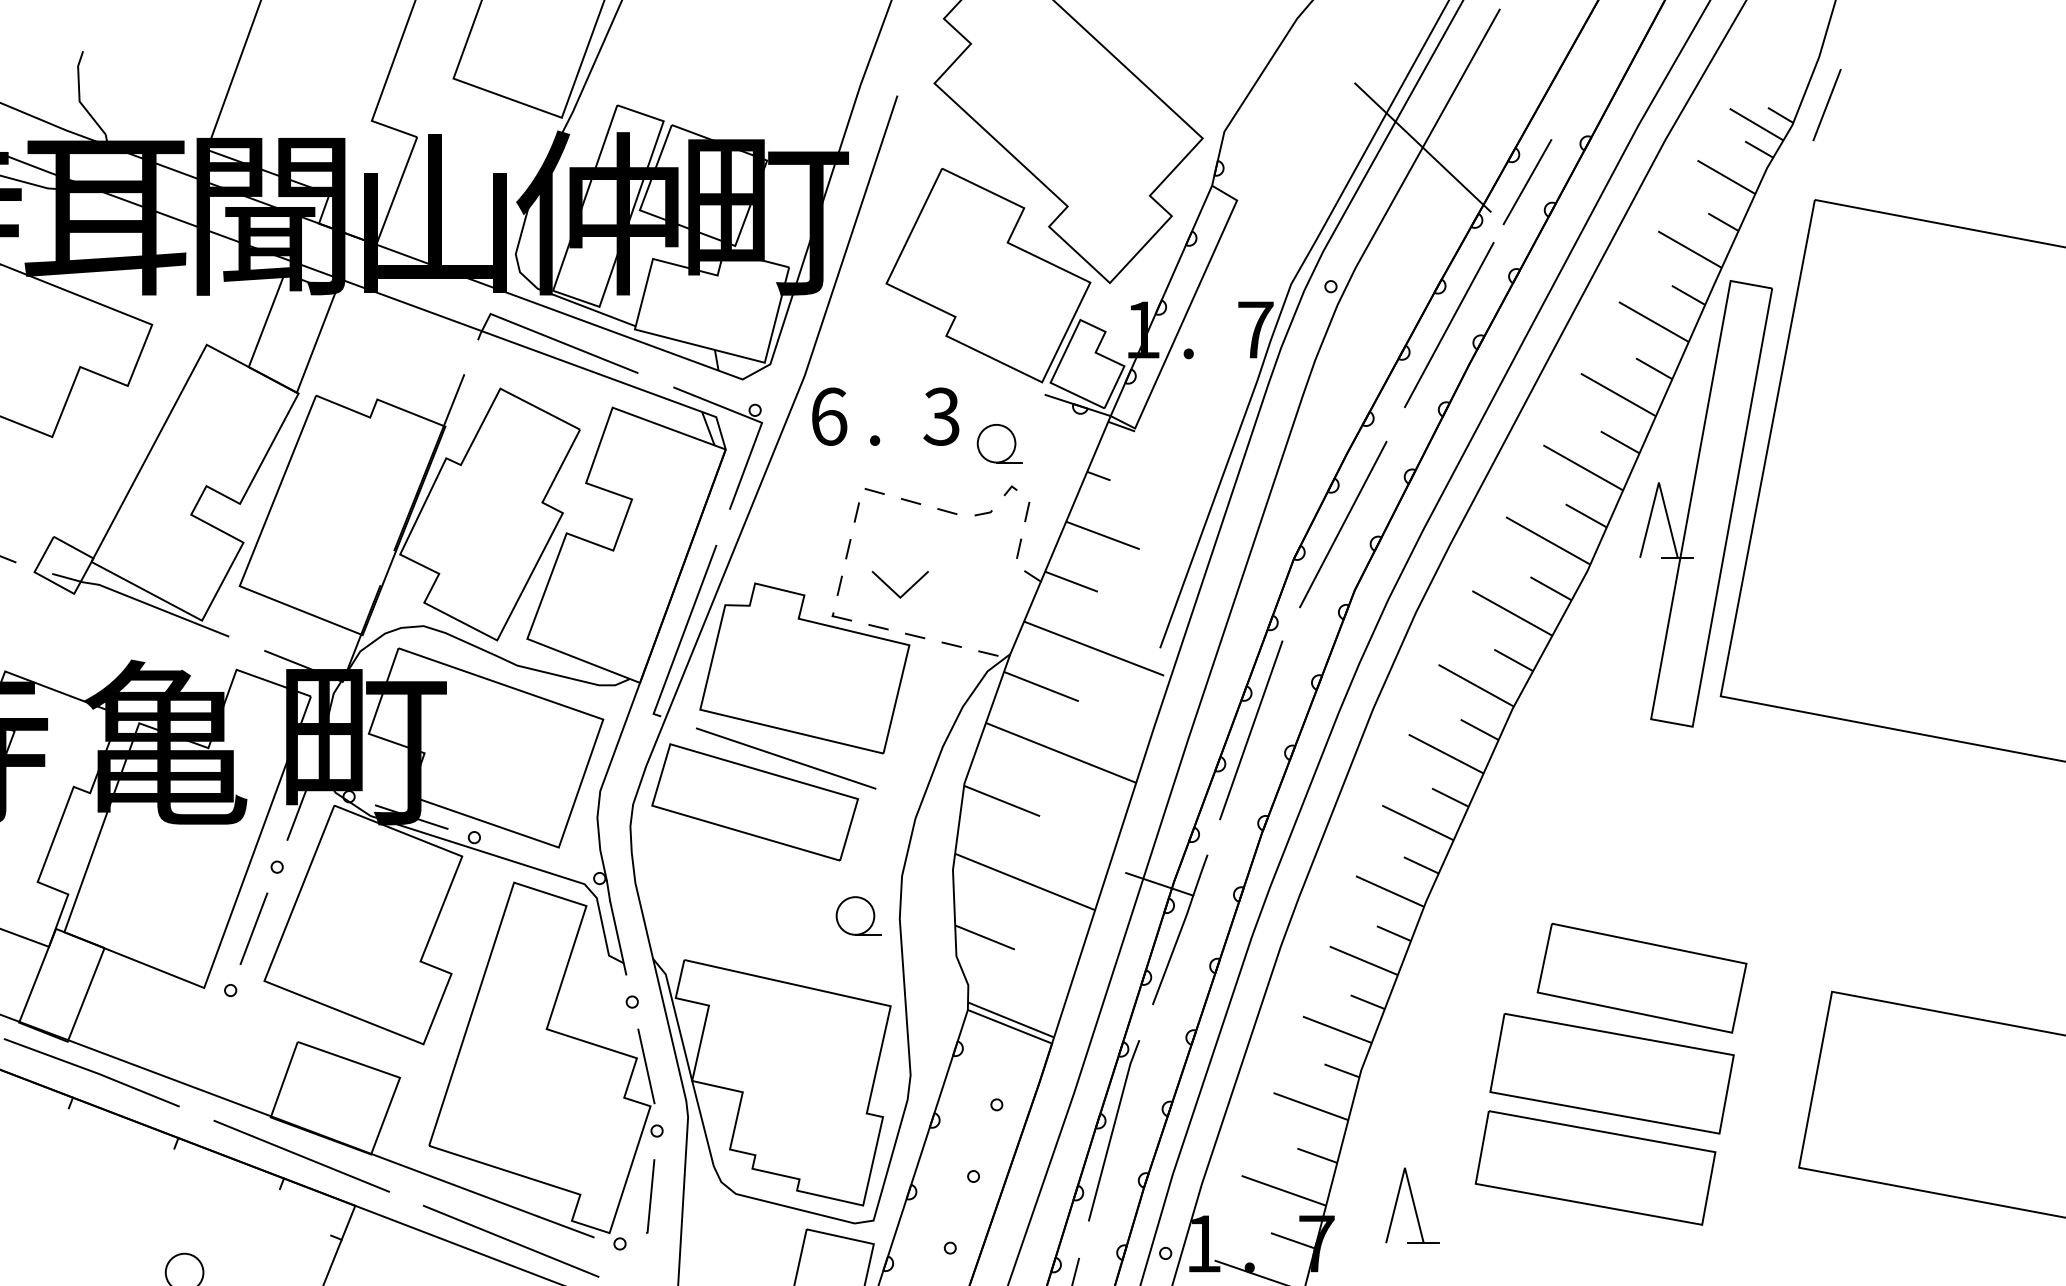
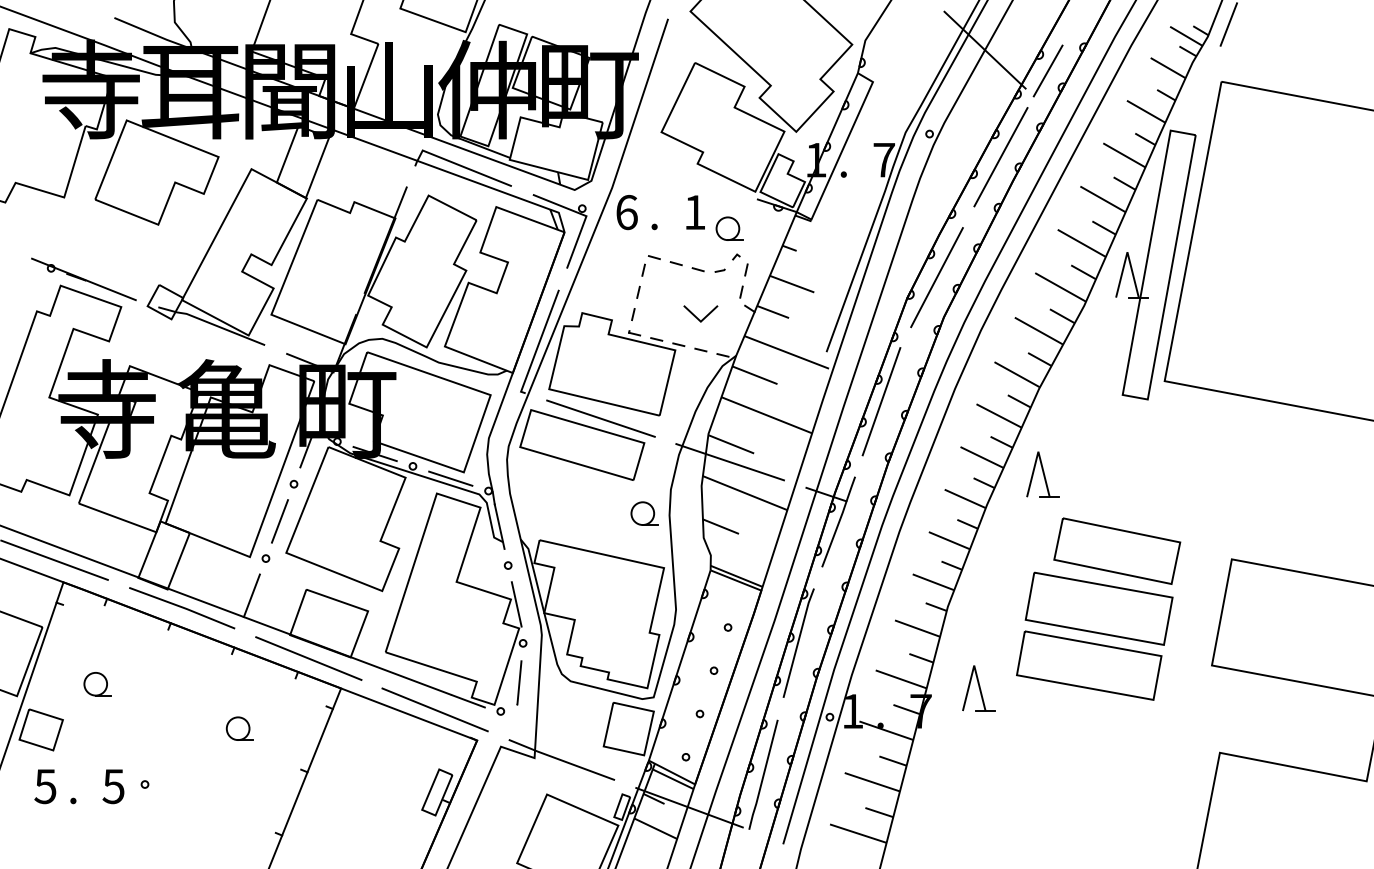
text: (941, 416) -> (694, 212), 3 -> 1
line: (893, 589) -> (696, 316), moved
line: (1000, 831) -> (730, 462), added
part: (1518, 851) -> (1042, 474), added
line: (536, 857) -> (450, 478), added
line: (206, 1051) -> (251, 595), added

